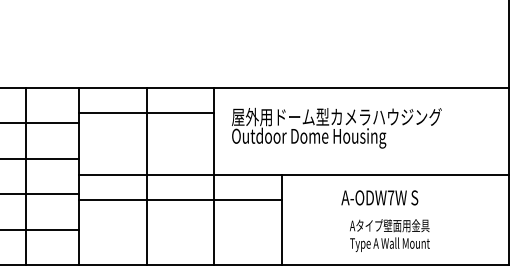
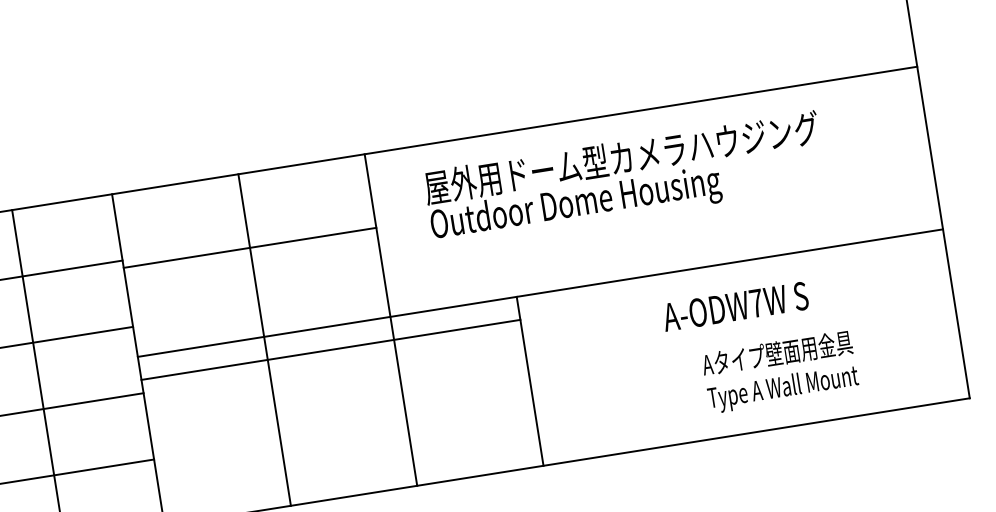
line: (146, 113) -> (249, 248), moved
text: (336, 127) -> (624, 177), moved
text: (379, 197) -> (734, 306), moved
line: (180, 200) -> (330, 350), moved
text: (389, 235) -> (779, 371), moved

